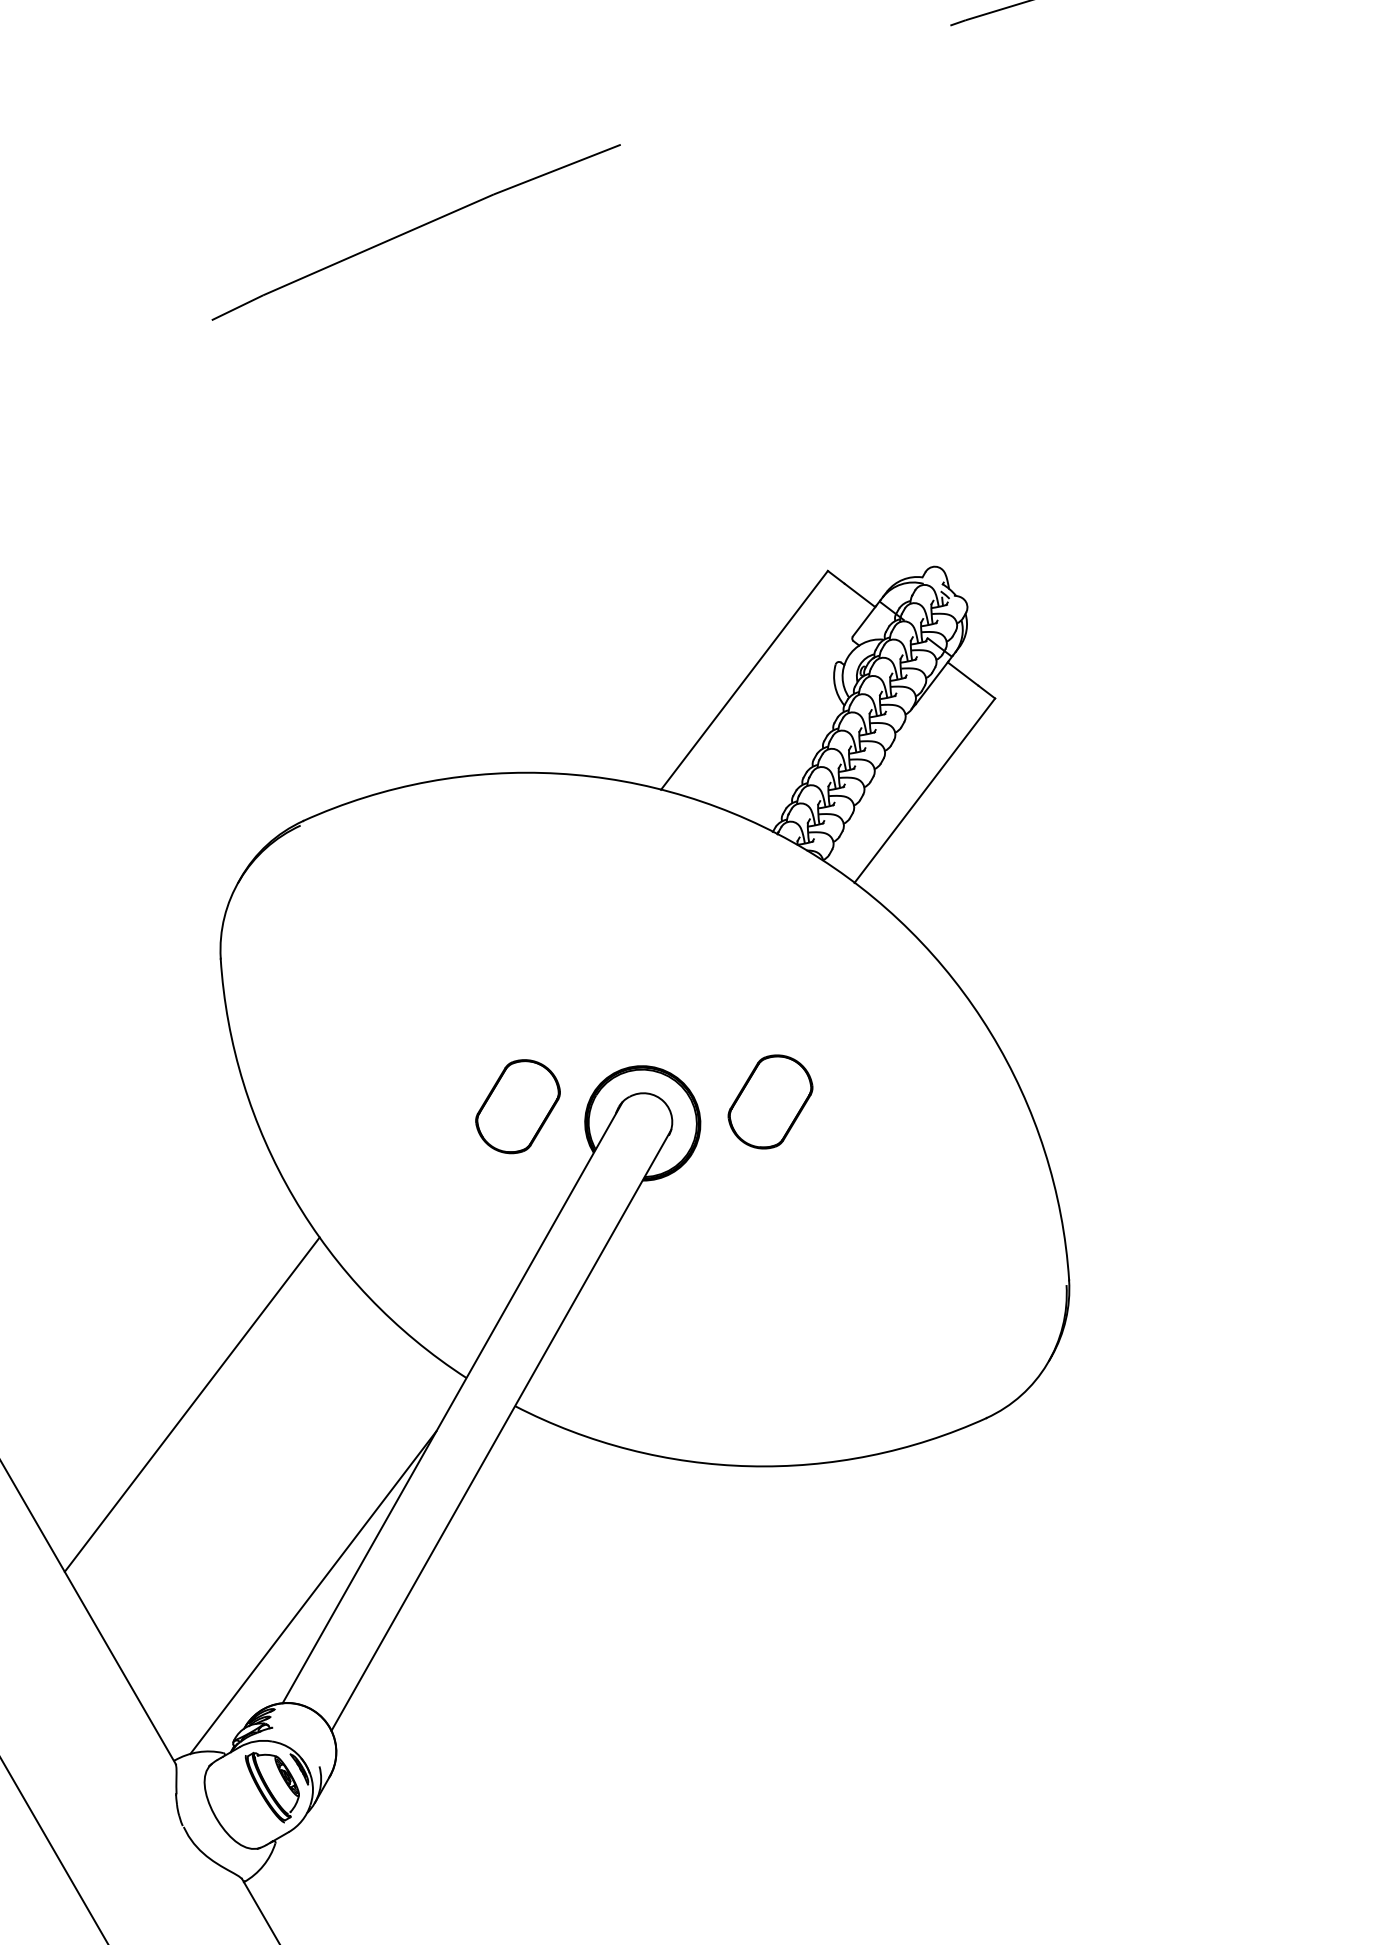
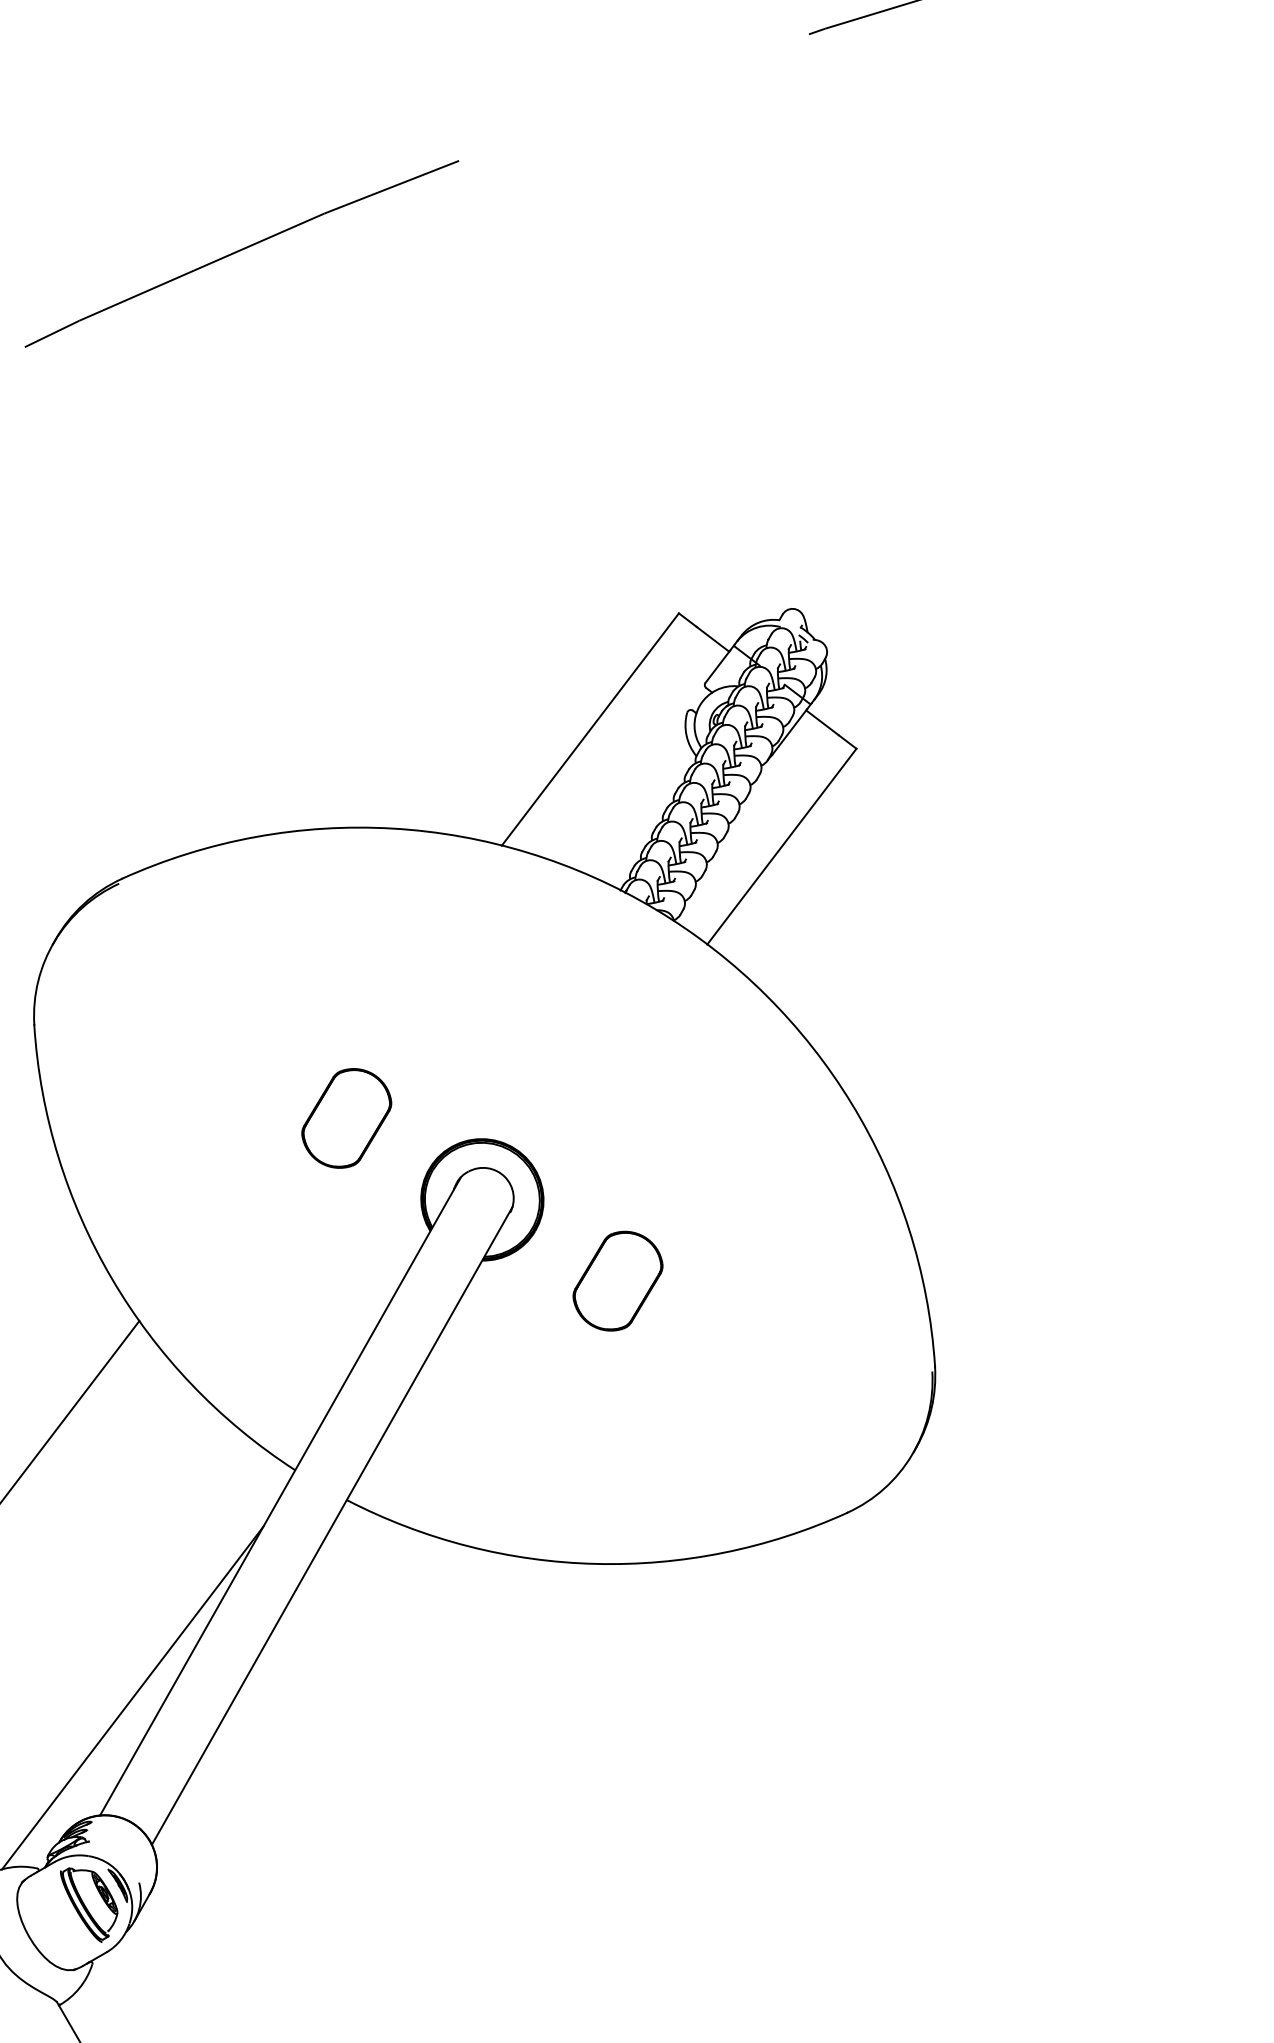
part: (770, 1101) -> (617, 1280), moved
part: (517, 1106) -> (346, 1118), moved

